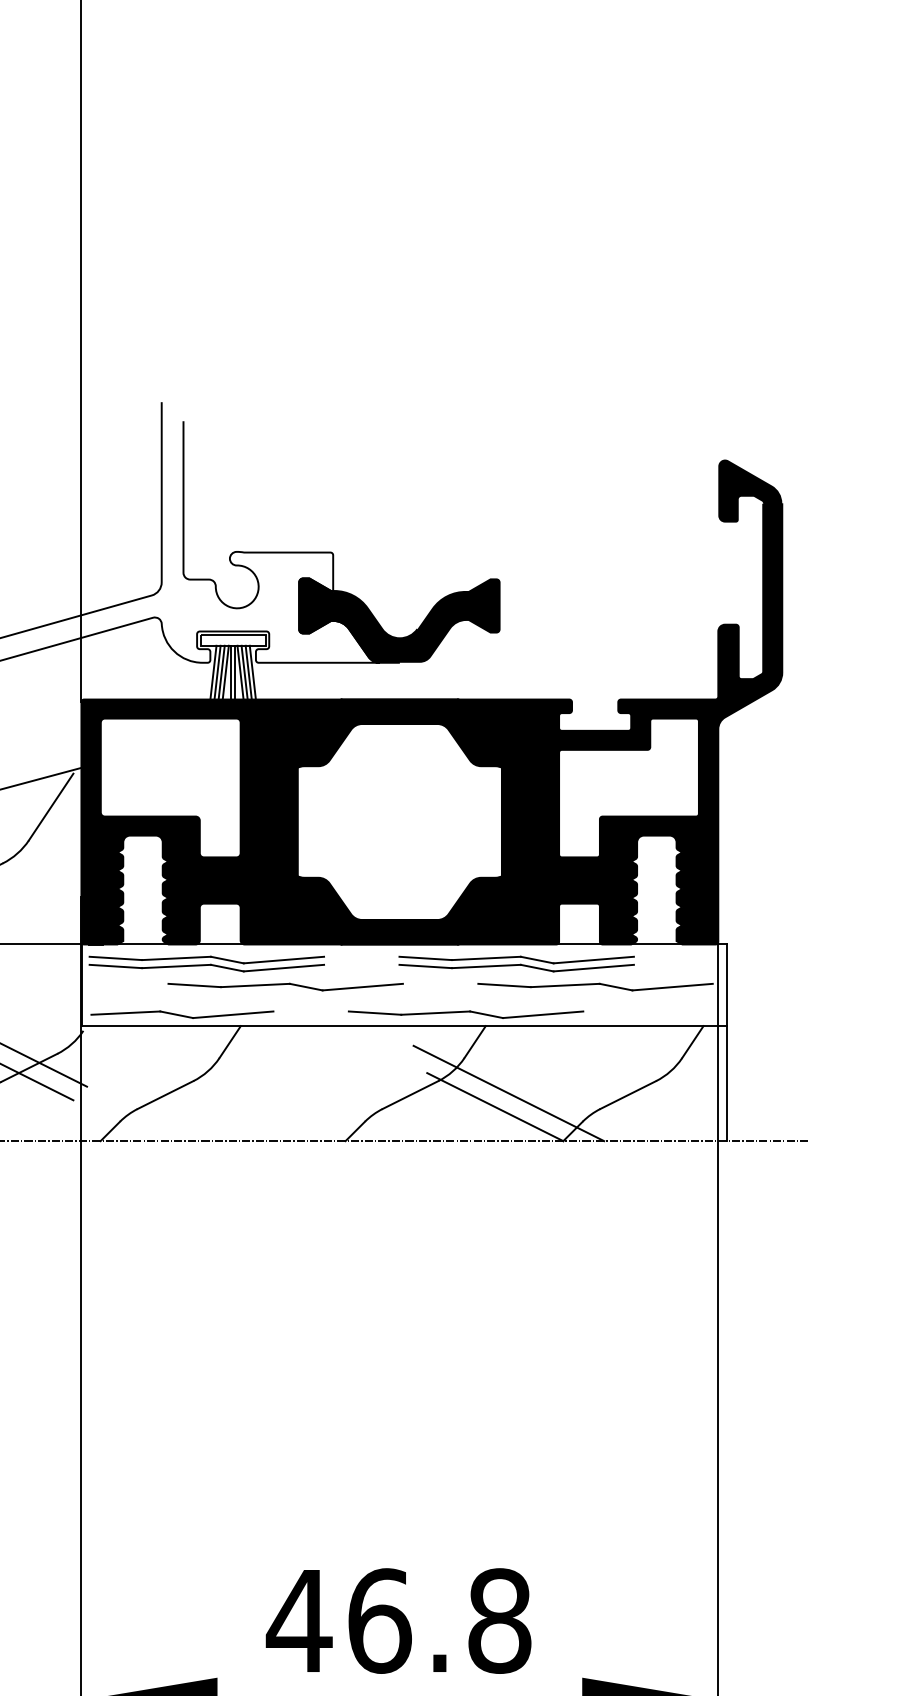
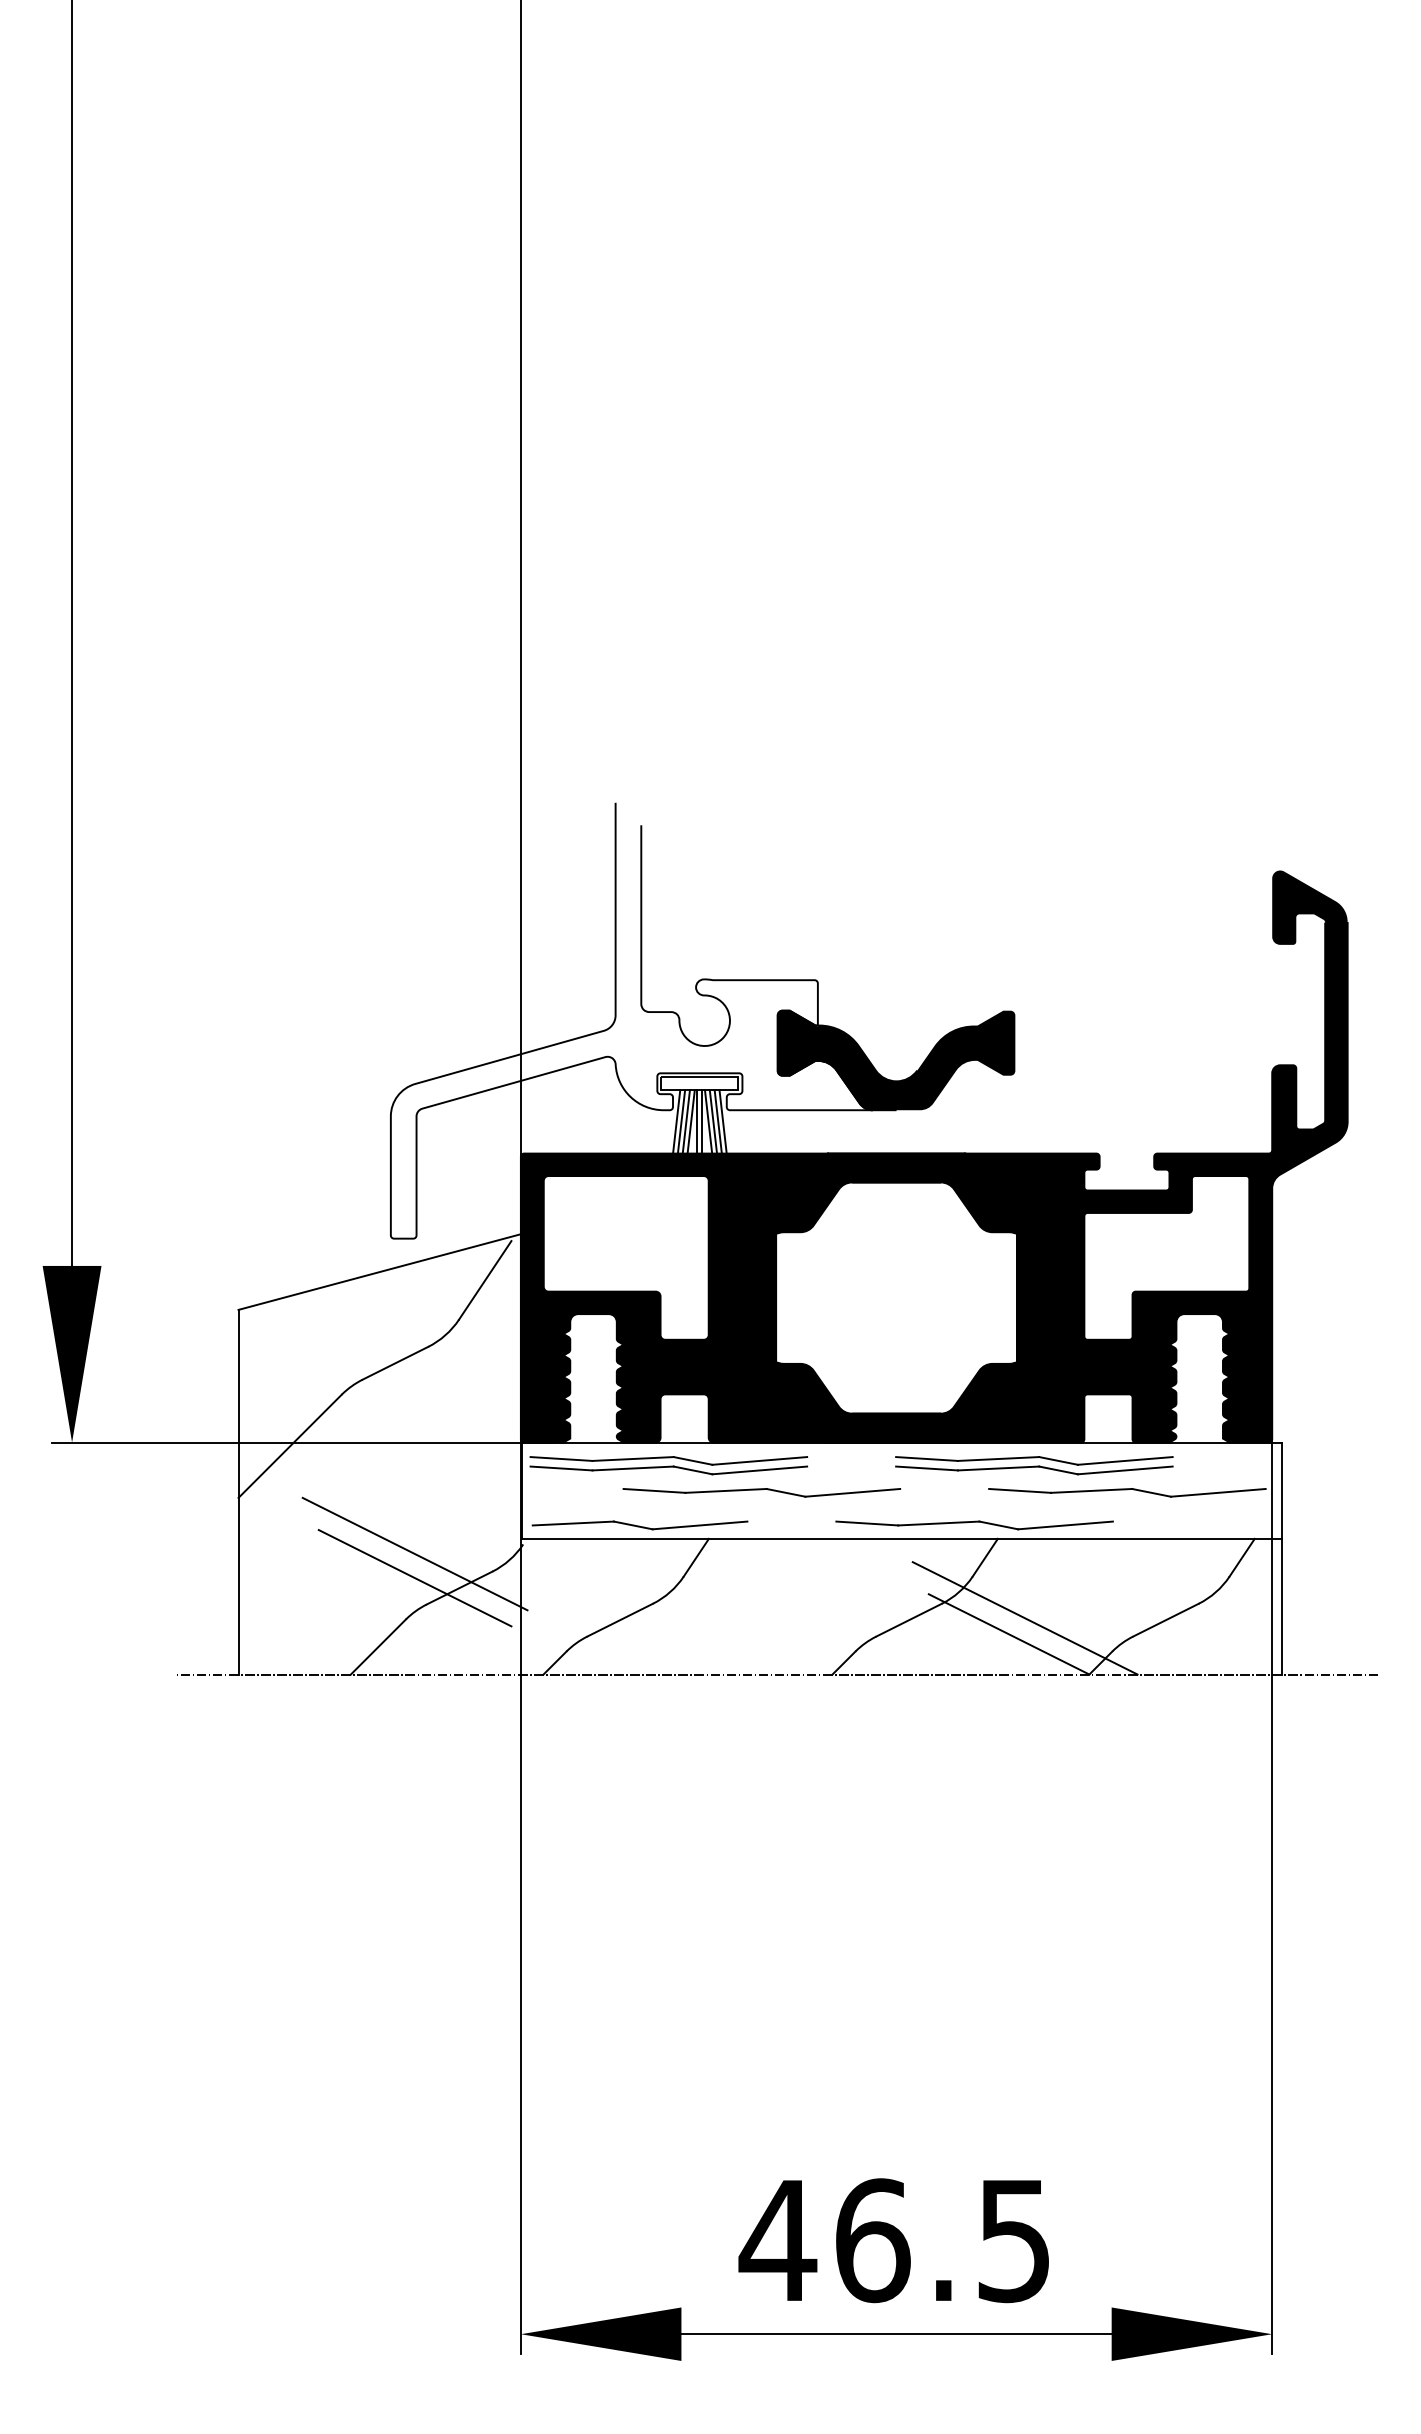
text: (499, 1620) -> (1014, 2240), 46.8 -> 46.5

